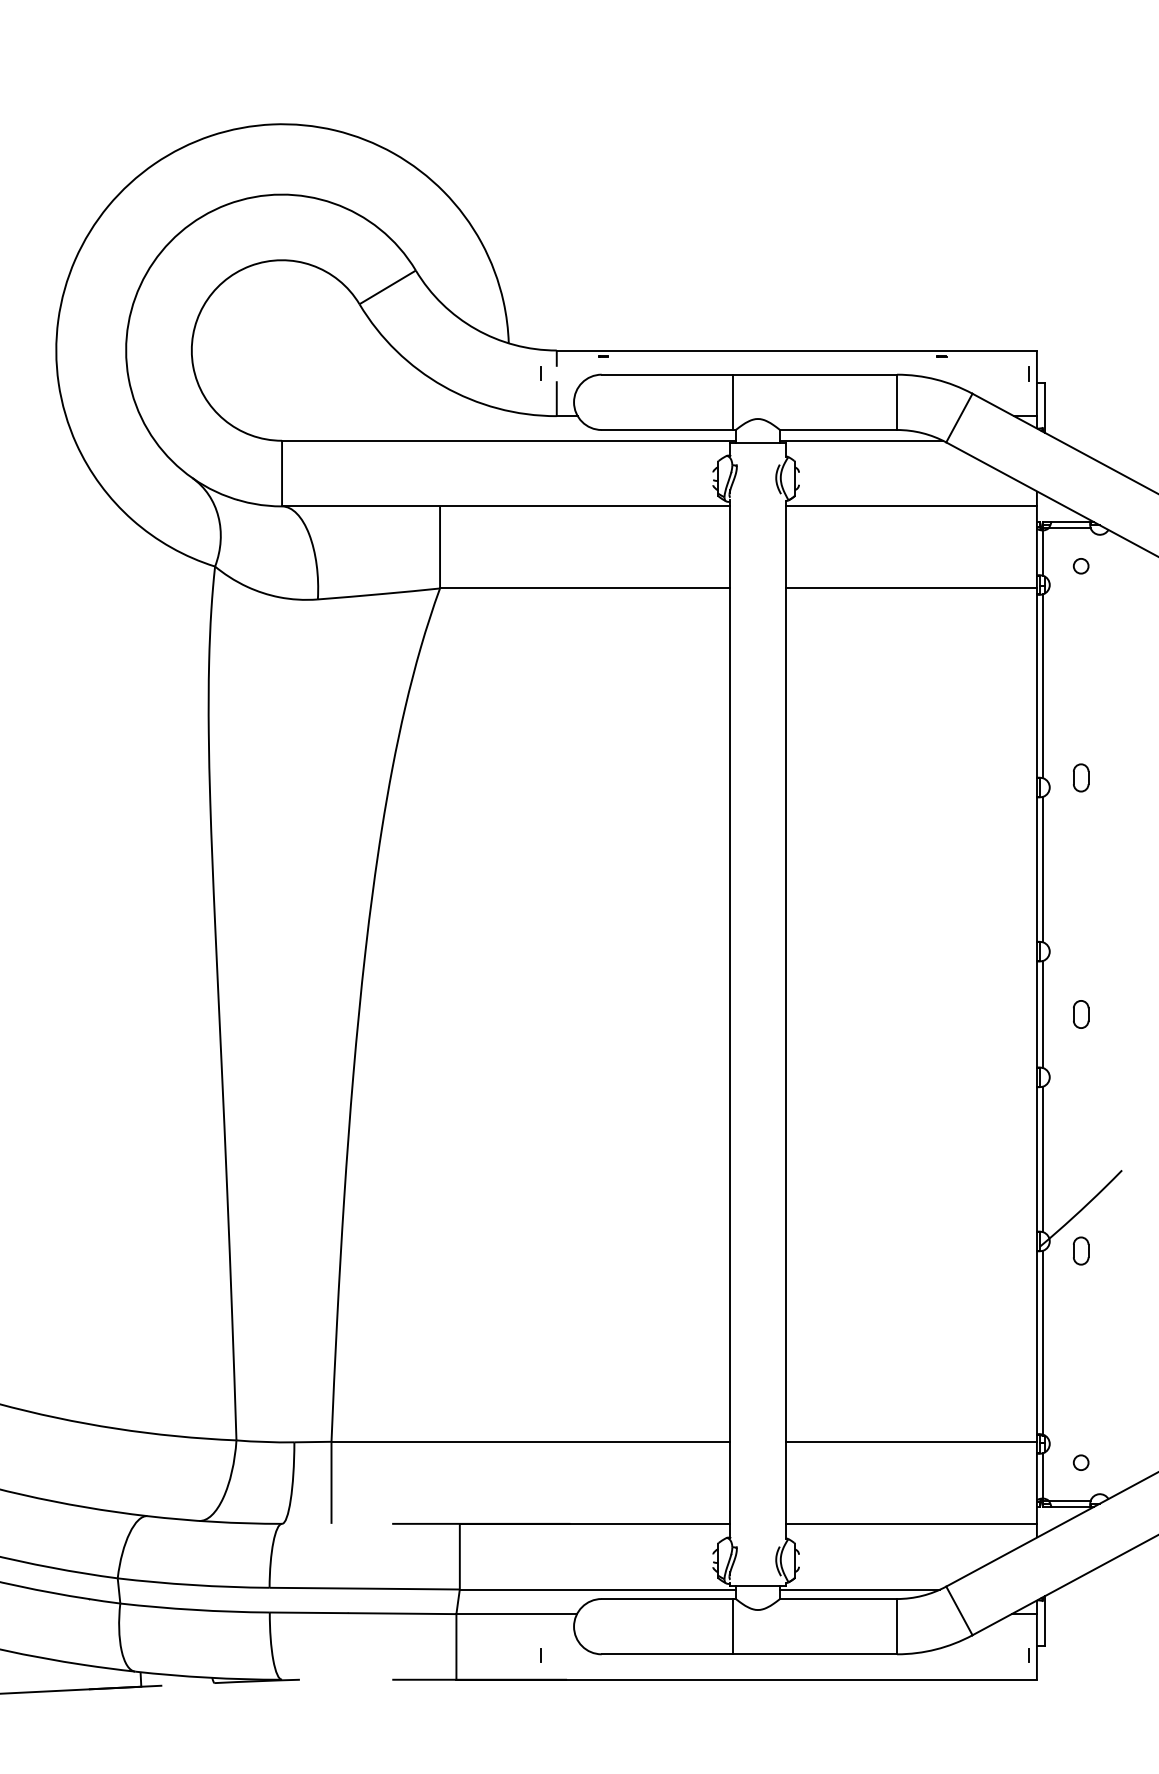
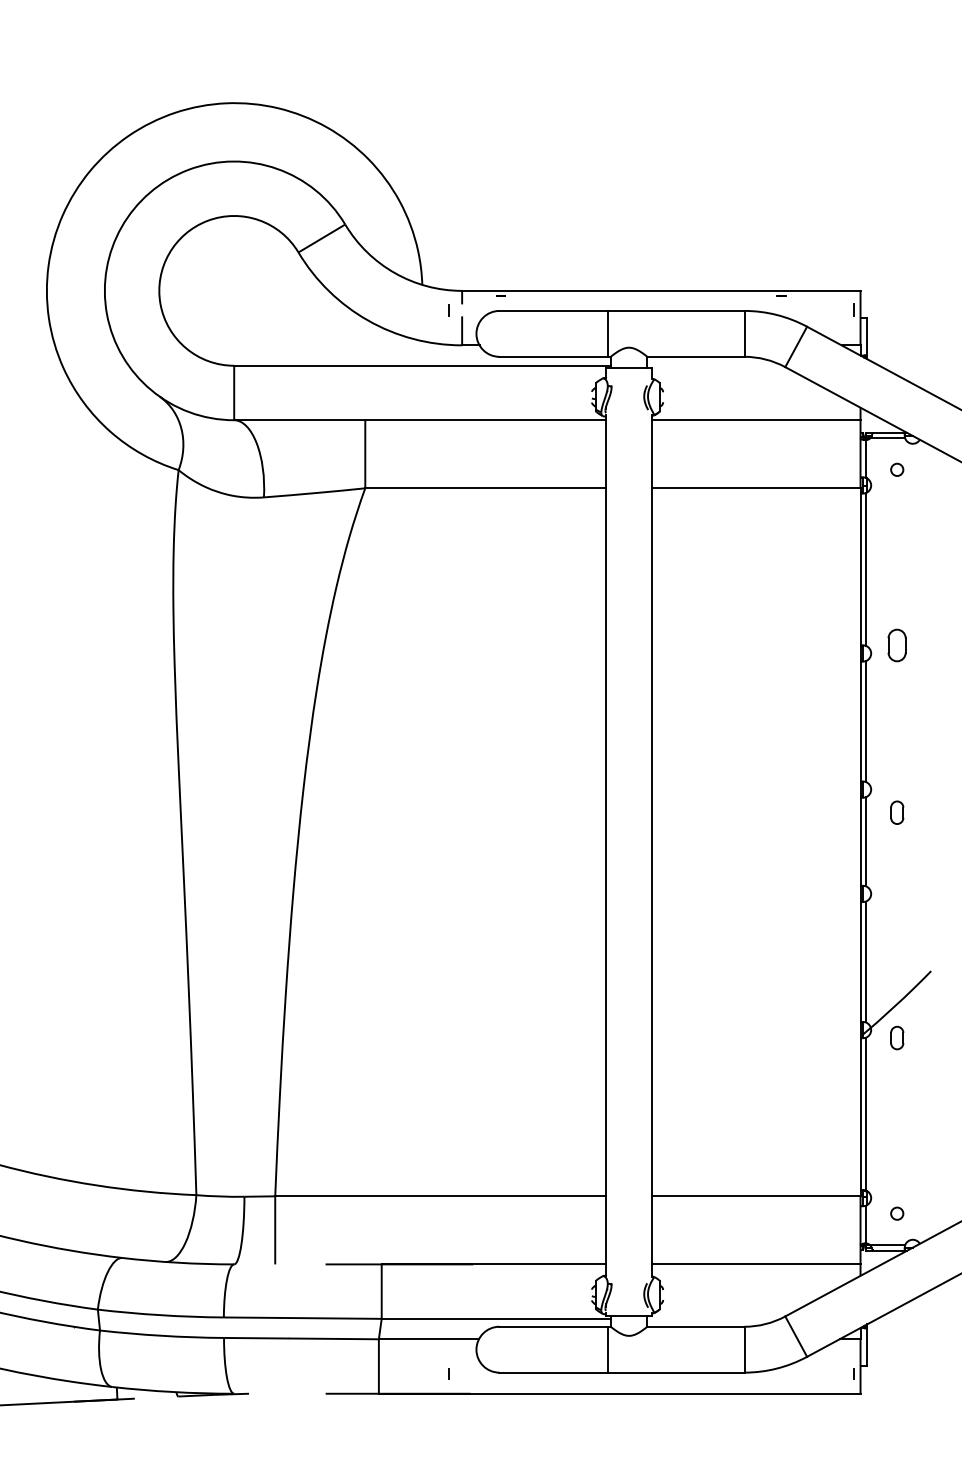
line: (861, 440) -> (714, 365), removed
part: (1081, 777) -> (897, 645), size x1.4
part: (1081, 1014) -> (897, 812), moved
line: (860, 1589) -> (714, 1318), removed

